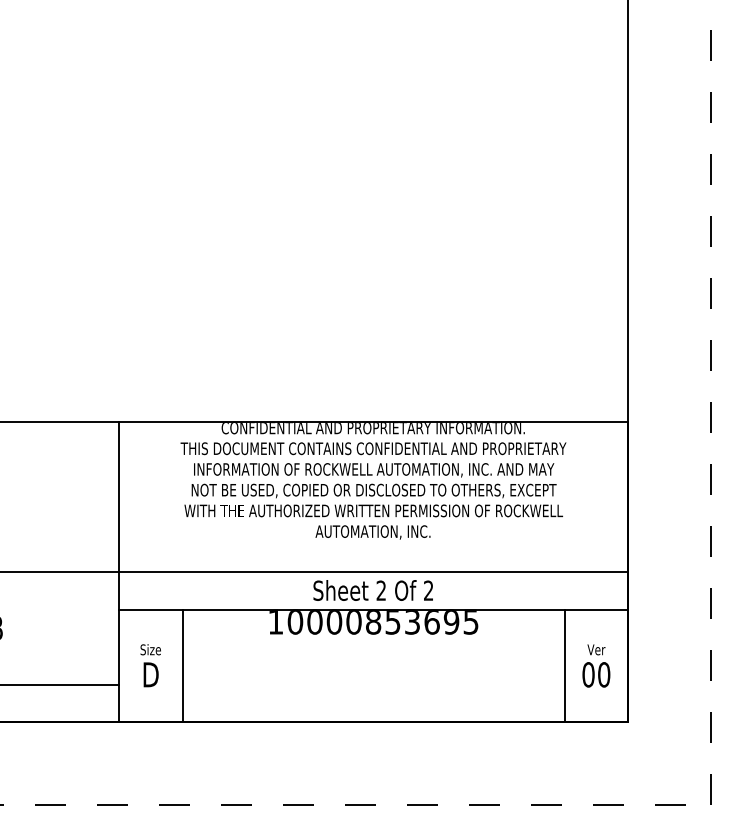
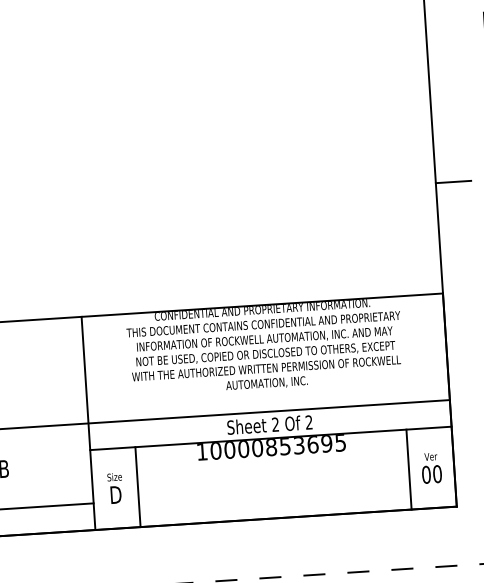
line: (652, 266) -> (453, 182), added

